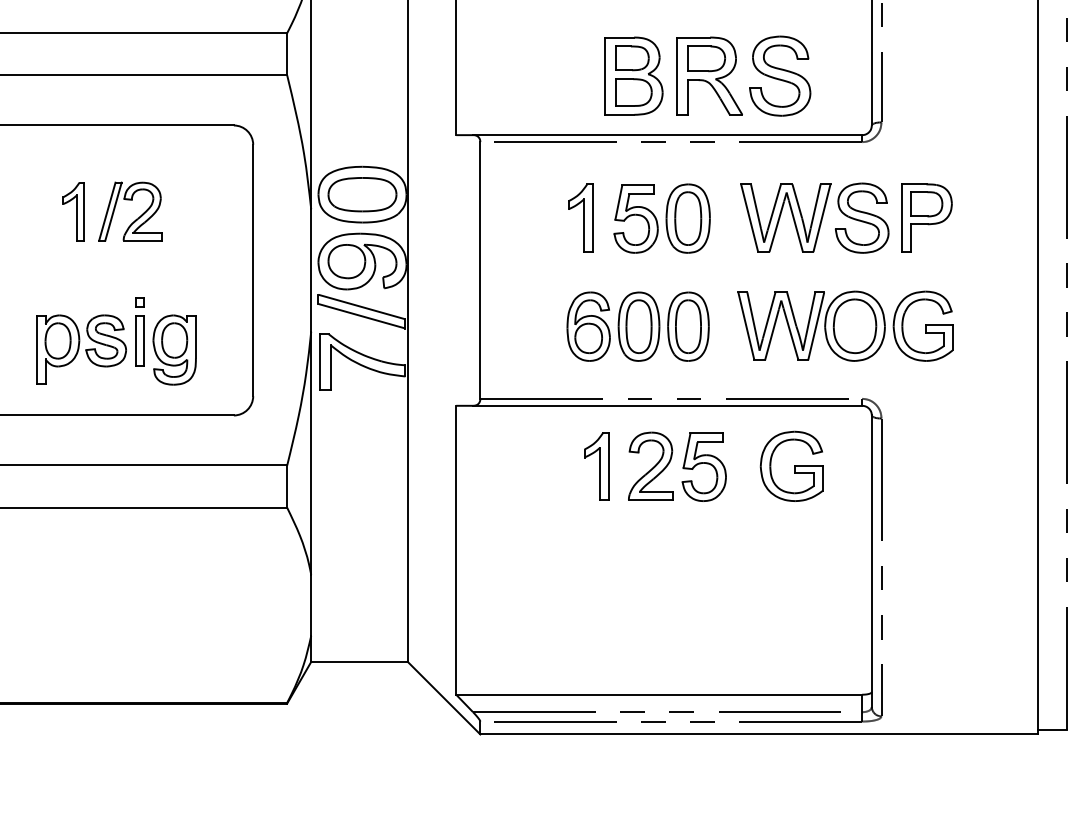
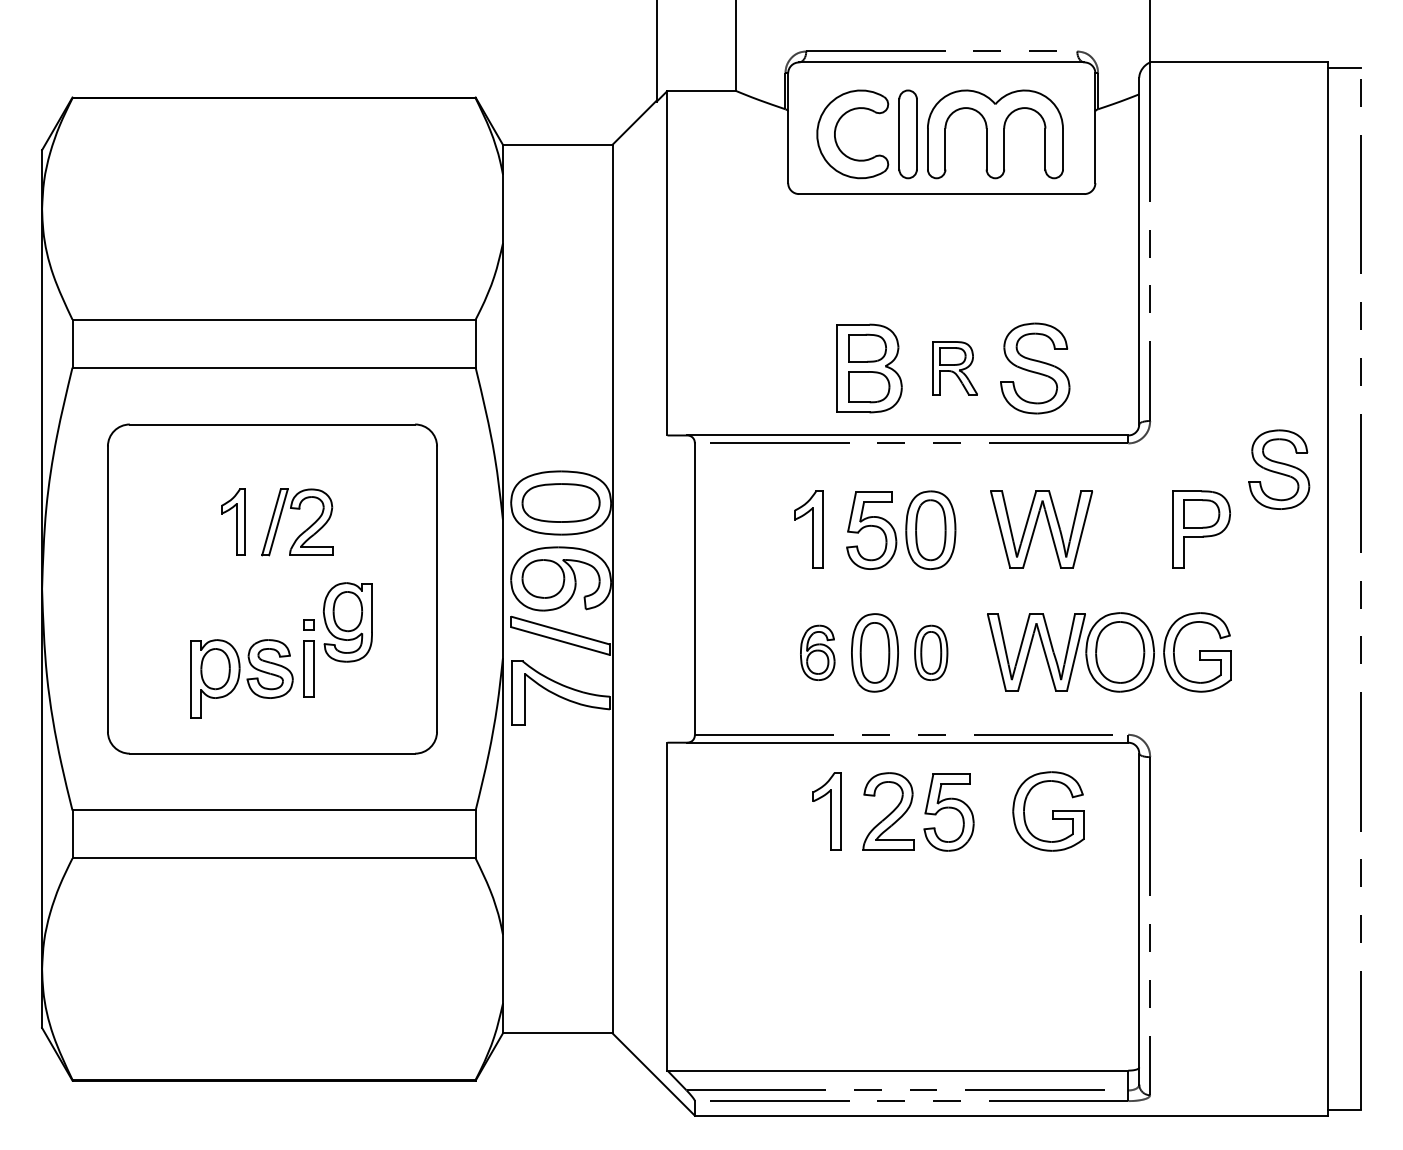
part: (709, 75) -> (954, 367), size x0.6
part: (862, 217) -> (1279, 469), moved
part: (588, 326) -> (817, 652), size x0.7
part: (688, 326) -> (931, 652), size x0.7
part: (174, 350) -> (347, 622), moved

